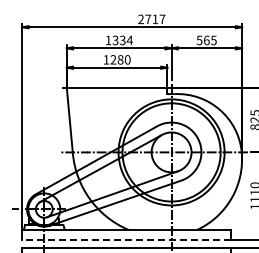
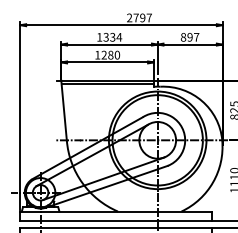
text: (155, 19) -> (142, 18), 2717 -> 2797
text: (206, 40) -> (189, 37), 565 -> 897
line: (117, 91) -> (107, 84), added
line: (125, 239) -> (115, 220), dashed -> solid

